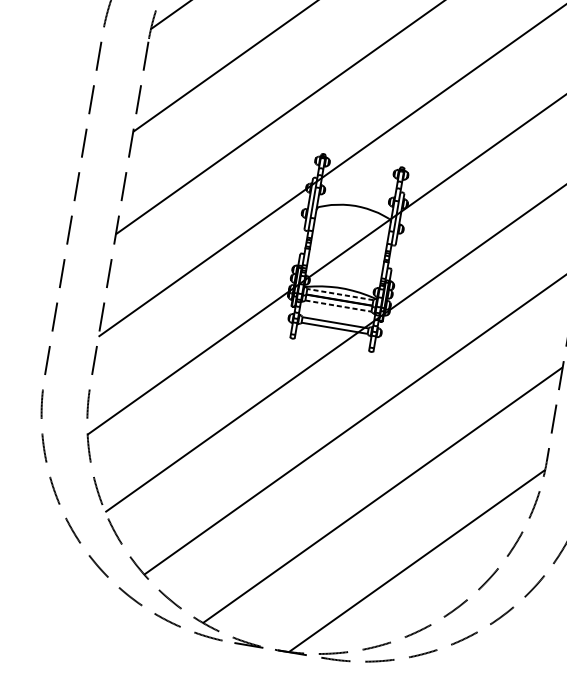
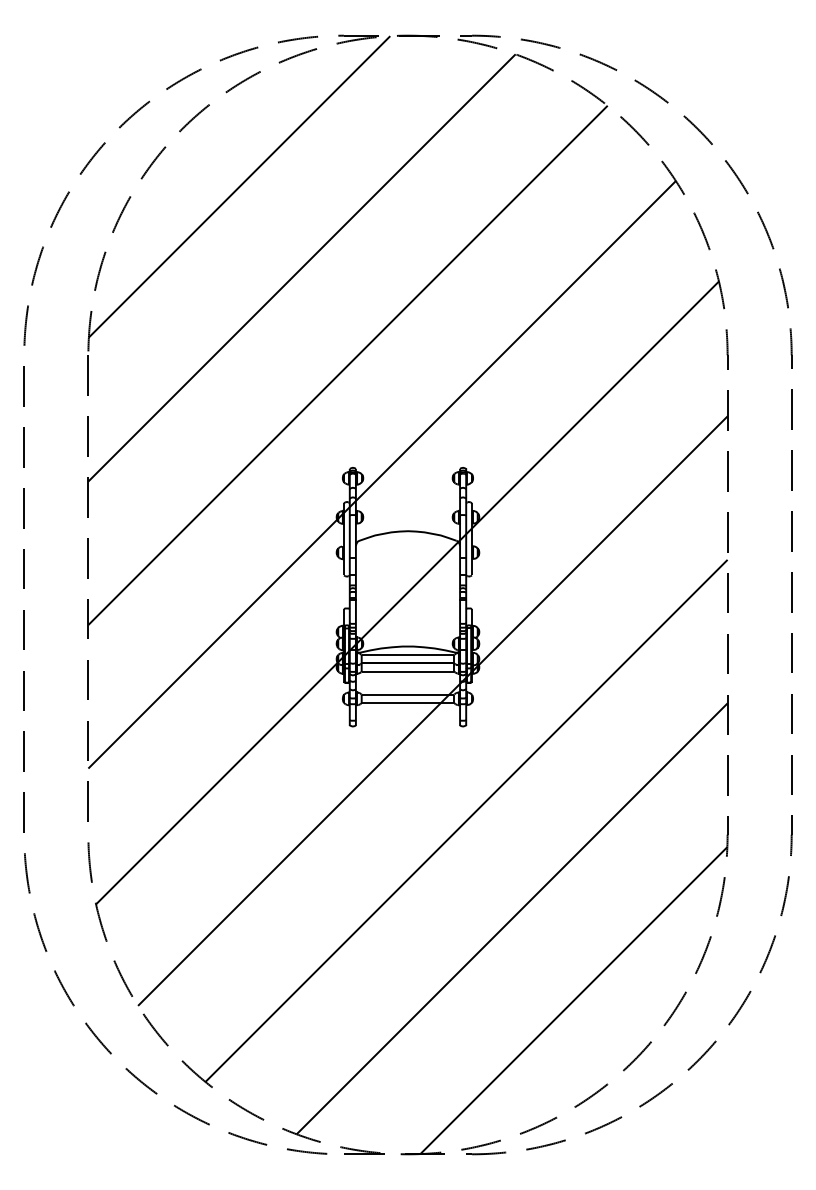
line: (340, 294) -> (407, 655), dashed -> solid
line: (338, 306) -> (408, 671), dashed -> solid

